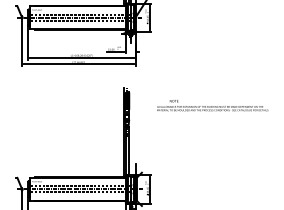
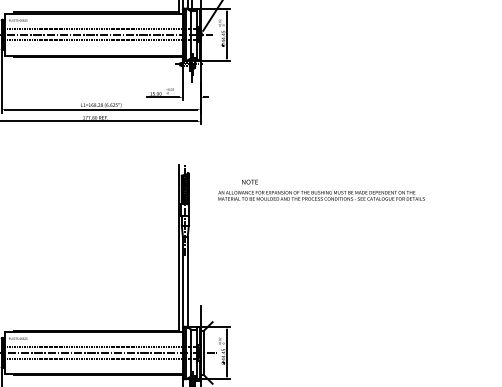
text: (212, 105) -> (321, 190), moved

